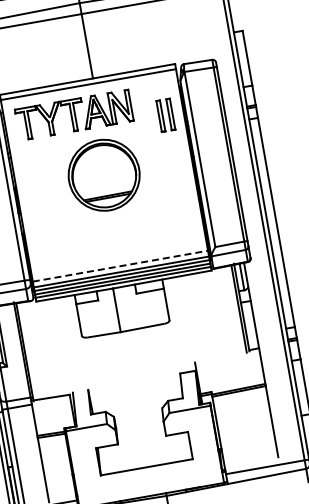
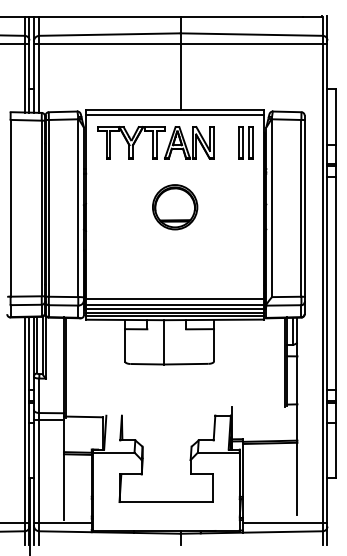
part: (165, 115) -> (245, 142), moved
part: (104, 175) -> (175, 207), size x0.62
line: (120, 266) -> (175, 299), dashed -> solid

